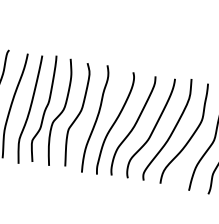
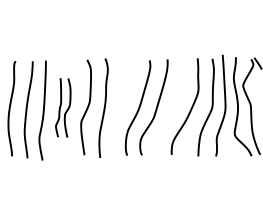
part: (52, 110) -> (63, 107), size x0.6
curve: (116, 122) -> (122, 107), removed
curve: (172, 130) -> (173, 105), removed

